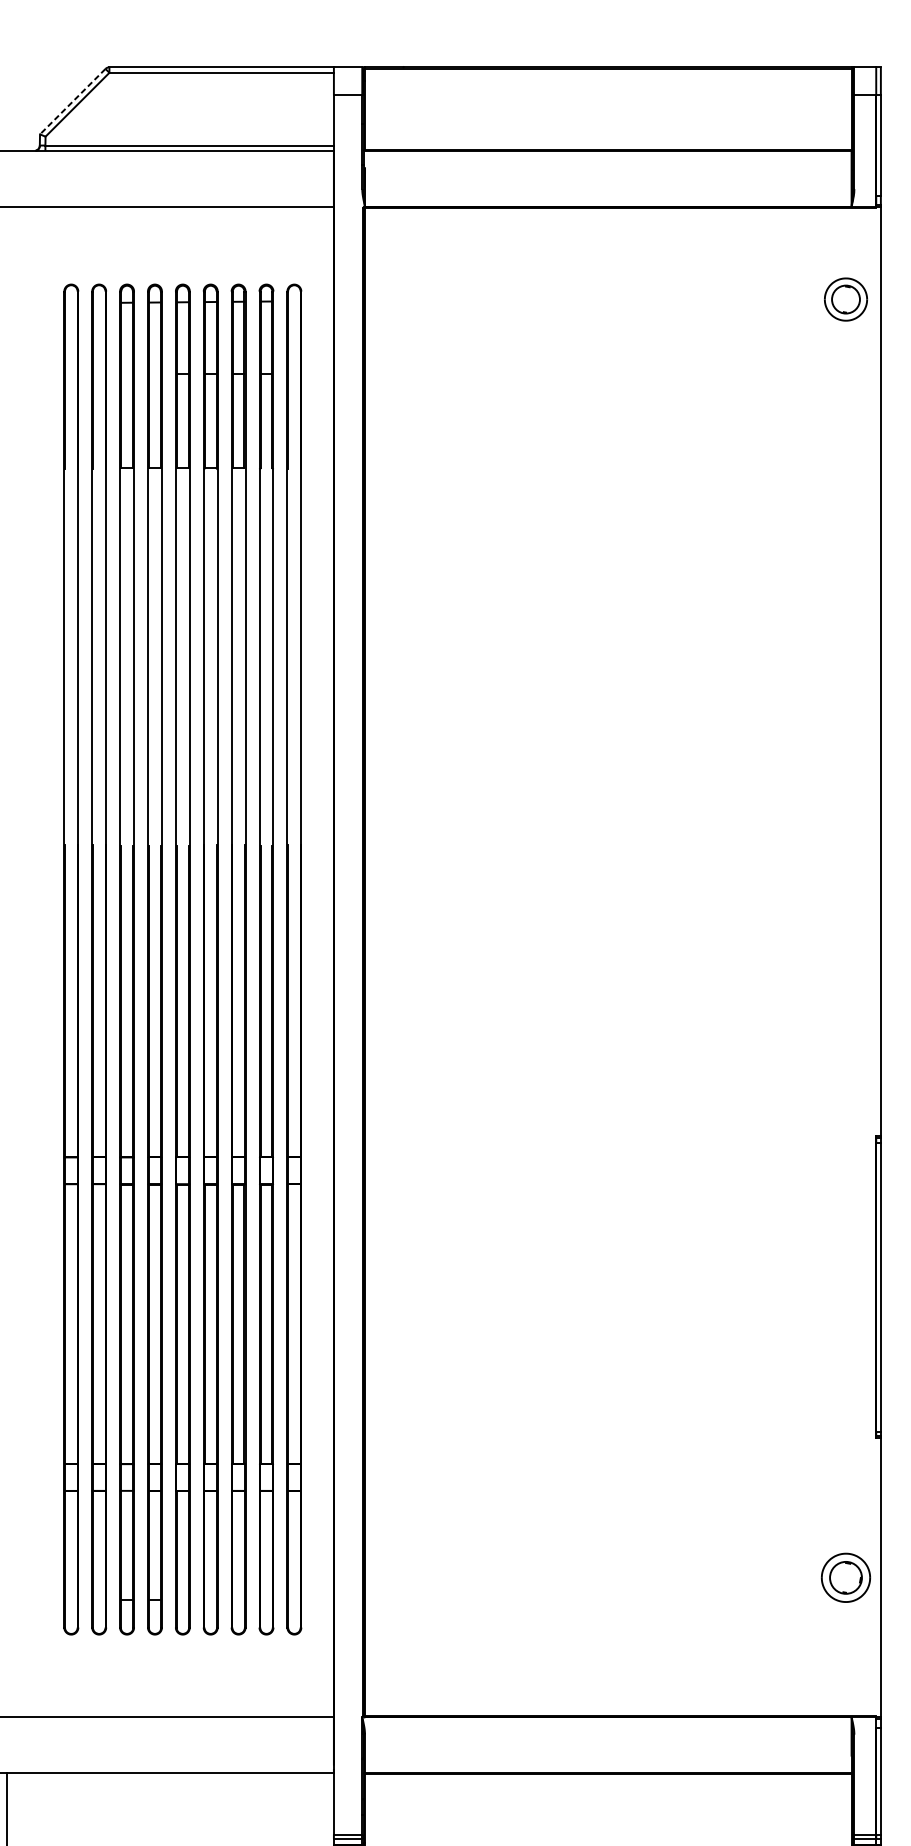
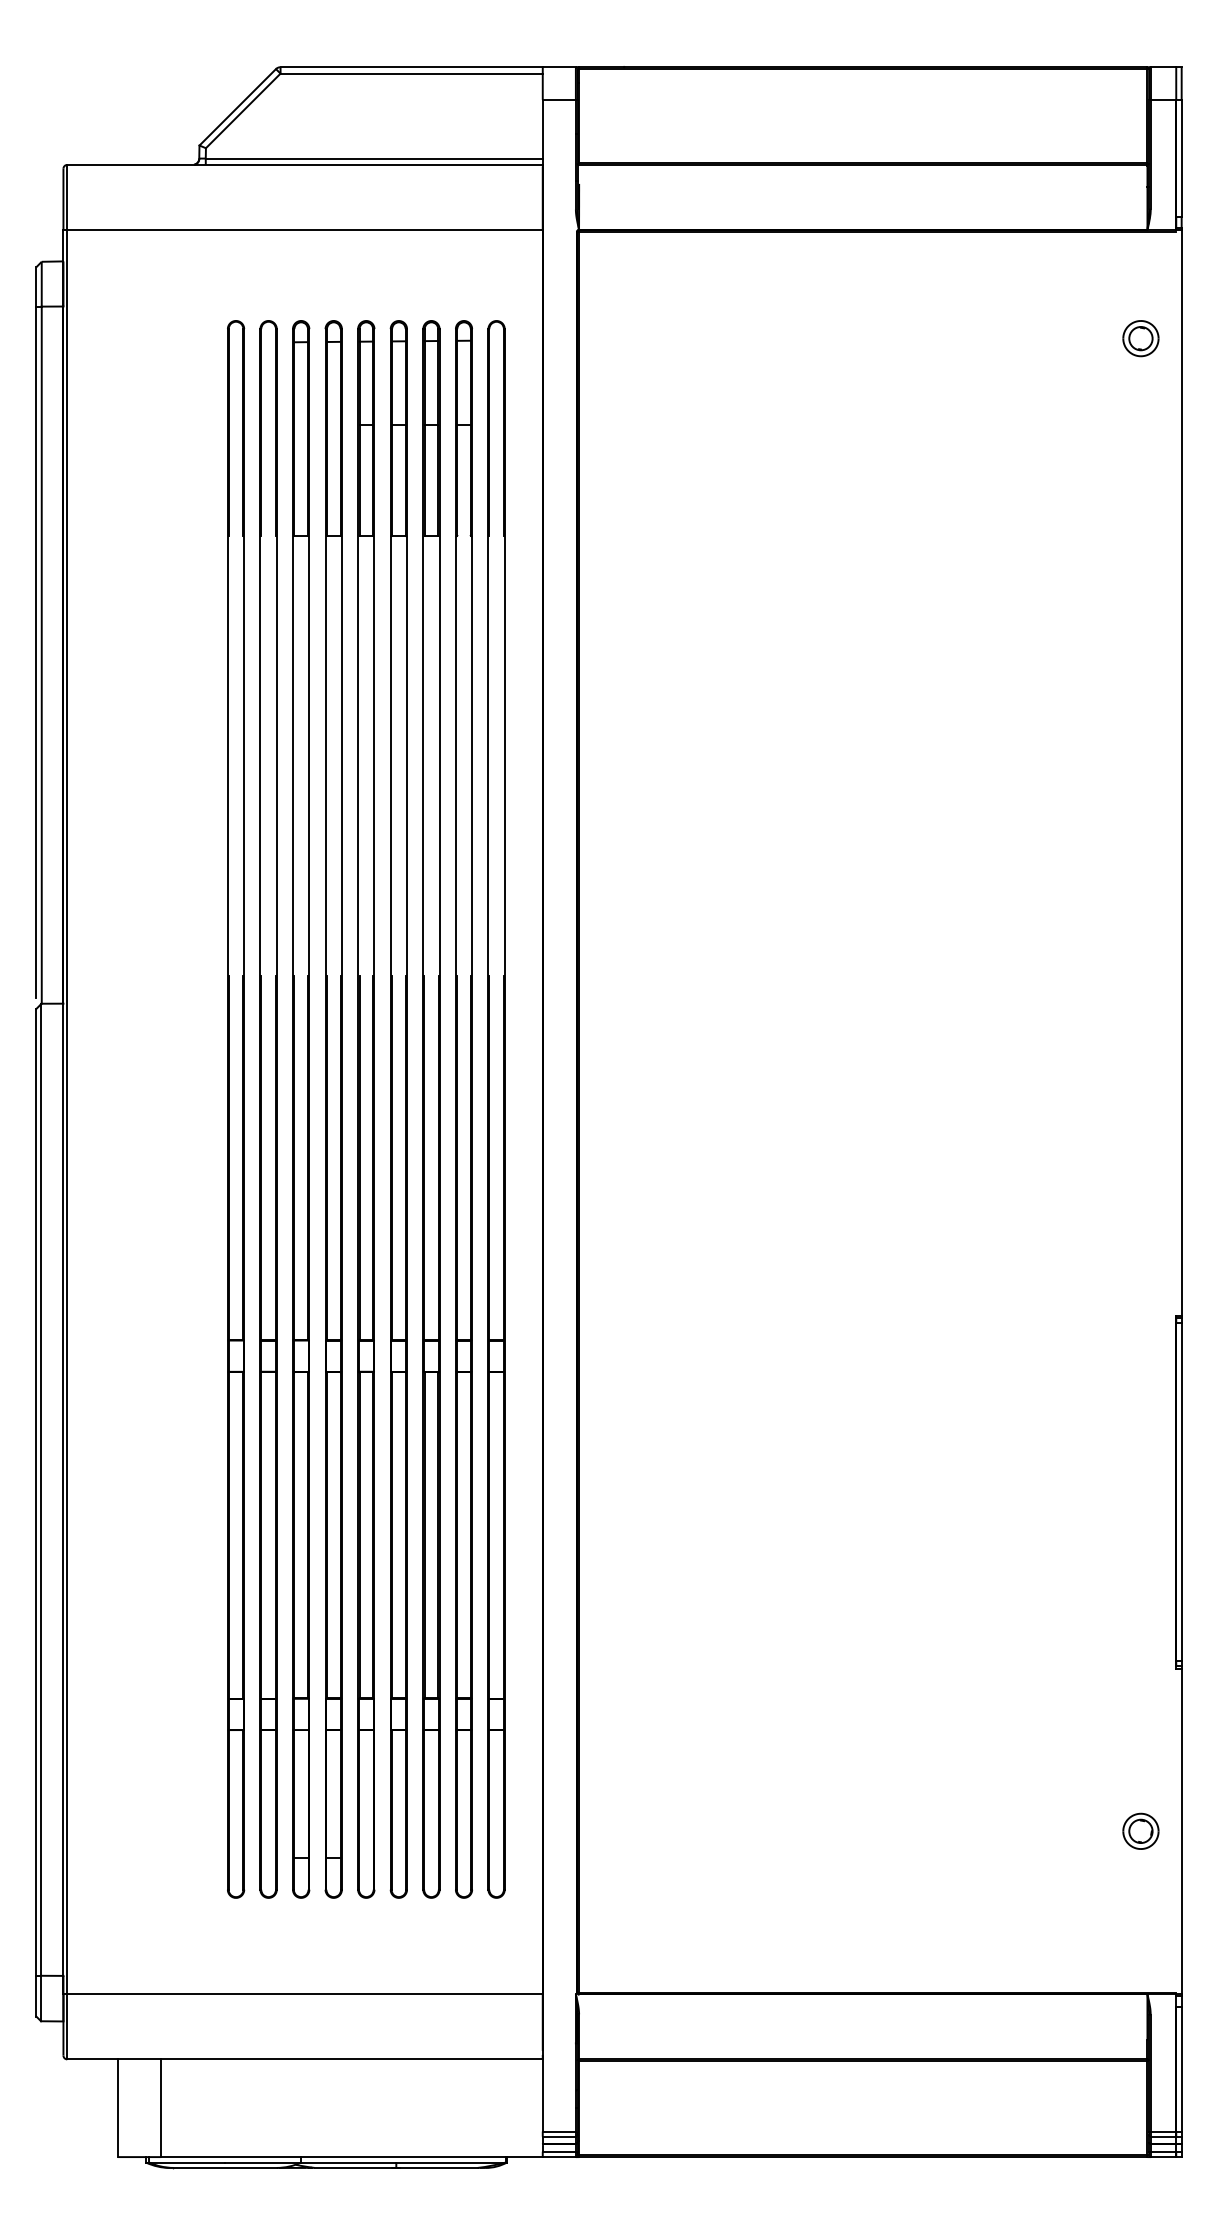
line: (72, 101) -> (237, 107), dashed -> solid
part: (845, 299) -> (1140, 338), size x0.71
part: (845, 1576) -> (1140, 1830), size x0.62

